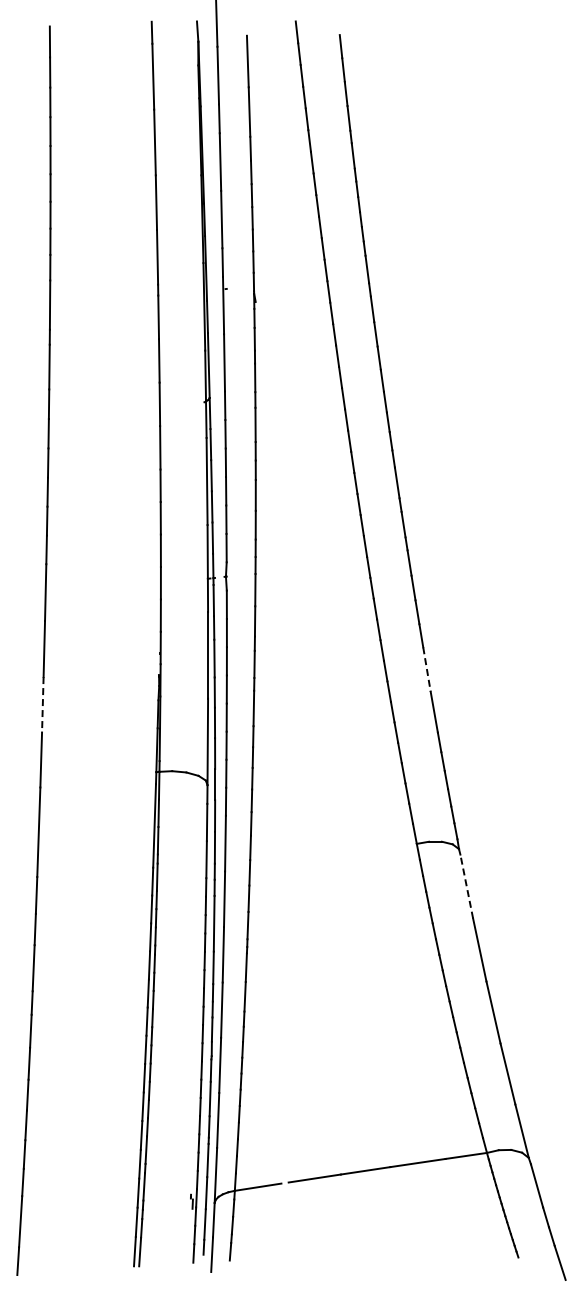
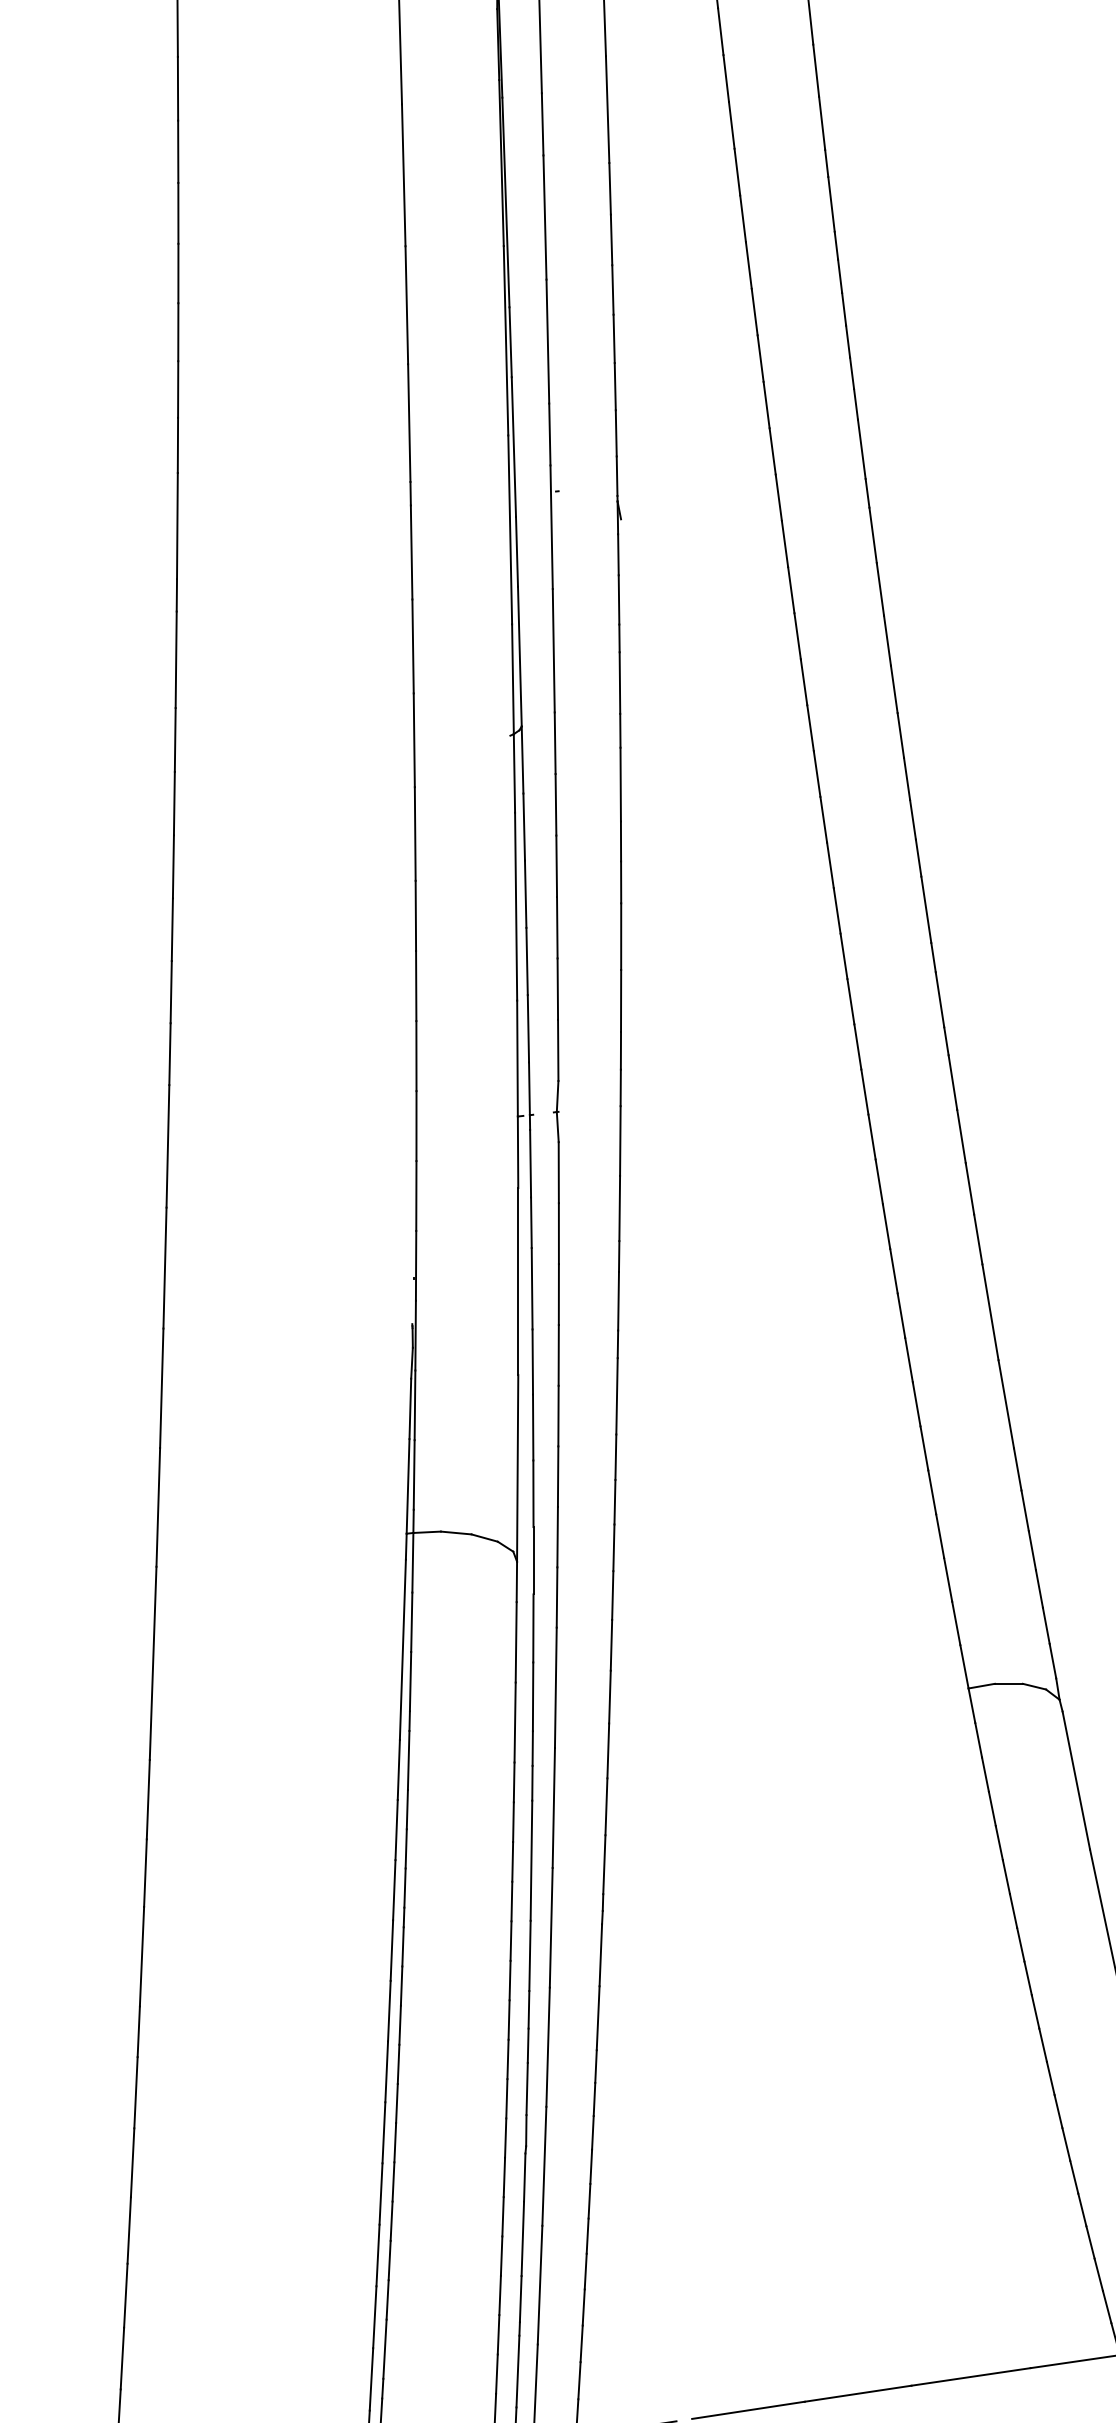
line: (426, 669) -> (989, 1312), dashed -> solid
line: (42, 704) -> (161, 1387), dashed -> solid
line: (466, 886) -> (1075, 1780), dashed -> solid

